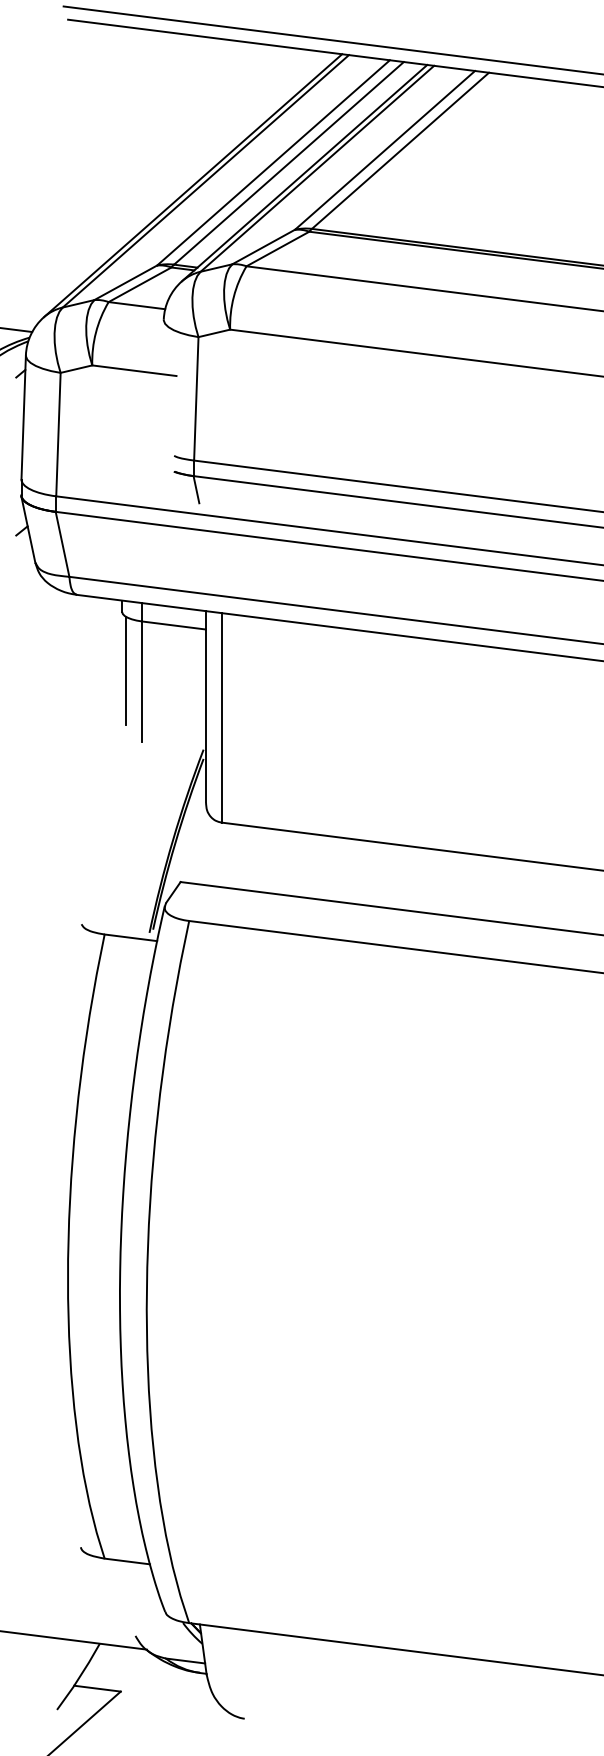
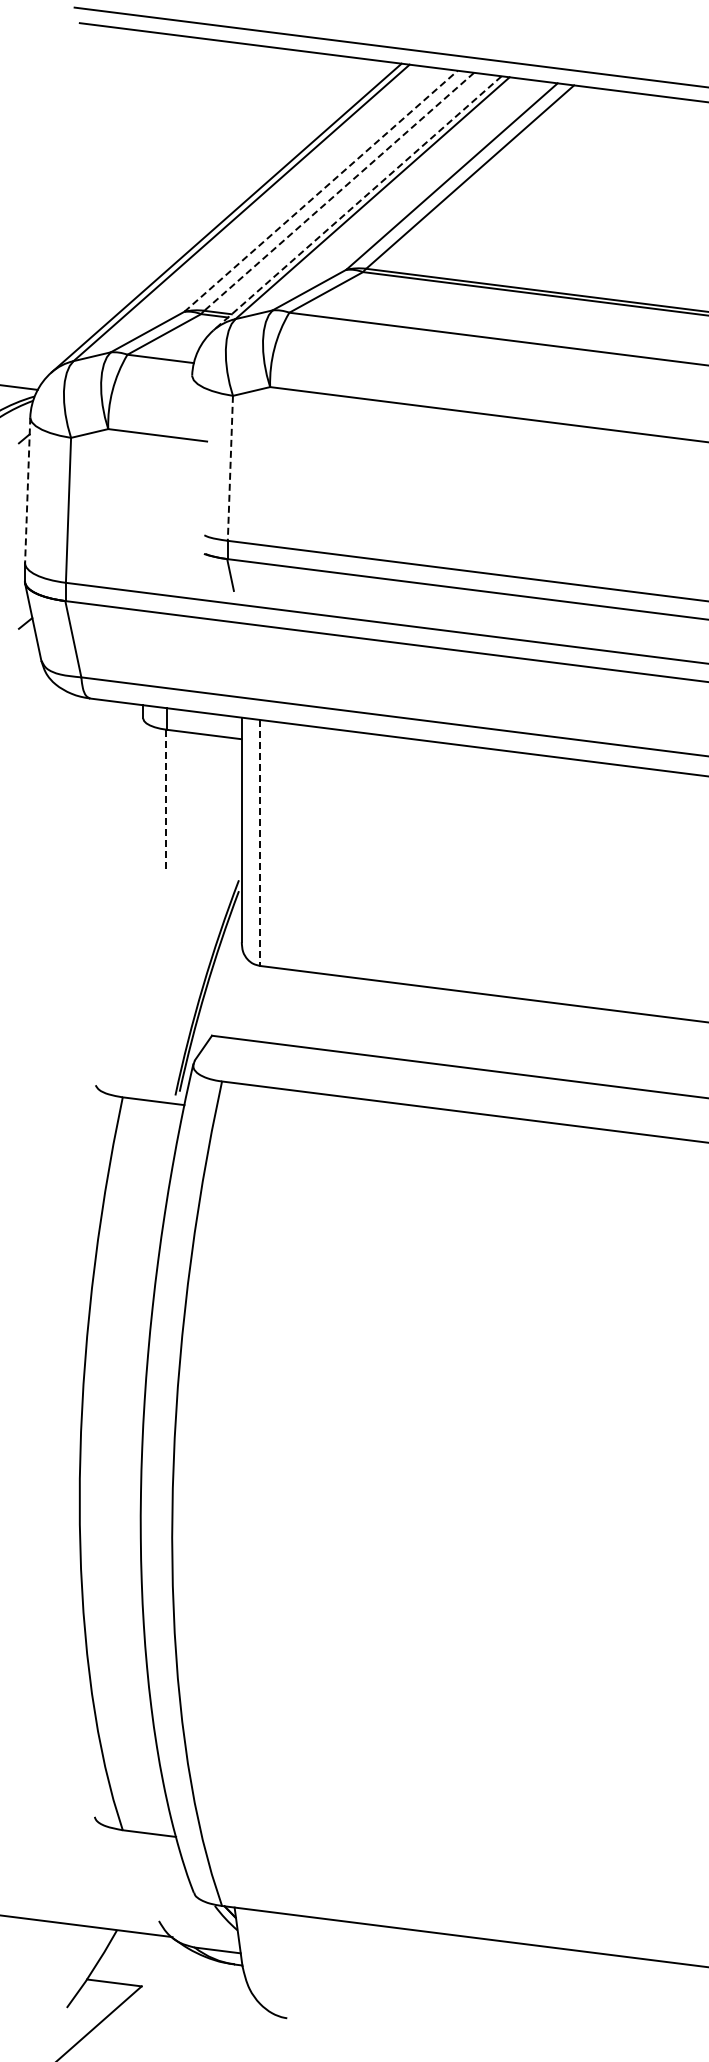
line: (273, 162) -> (321, 190), solid -> dashed
line: (289, 163) -> (339, 191), solid -> dashed
line: (304, 173) -> (357, 203), solid -> dashed
line: (196, 398) -> (230, 468), solid -> dashed
line: (23, 417) -> (27, 490), solid -> dashed
line: (125, 670) -> (147, 787), removed
line: (141, 681) -> (166, 800), solid -> dashed
line: (221, 718) -> (260, 843), solid -> dashed

